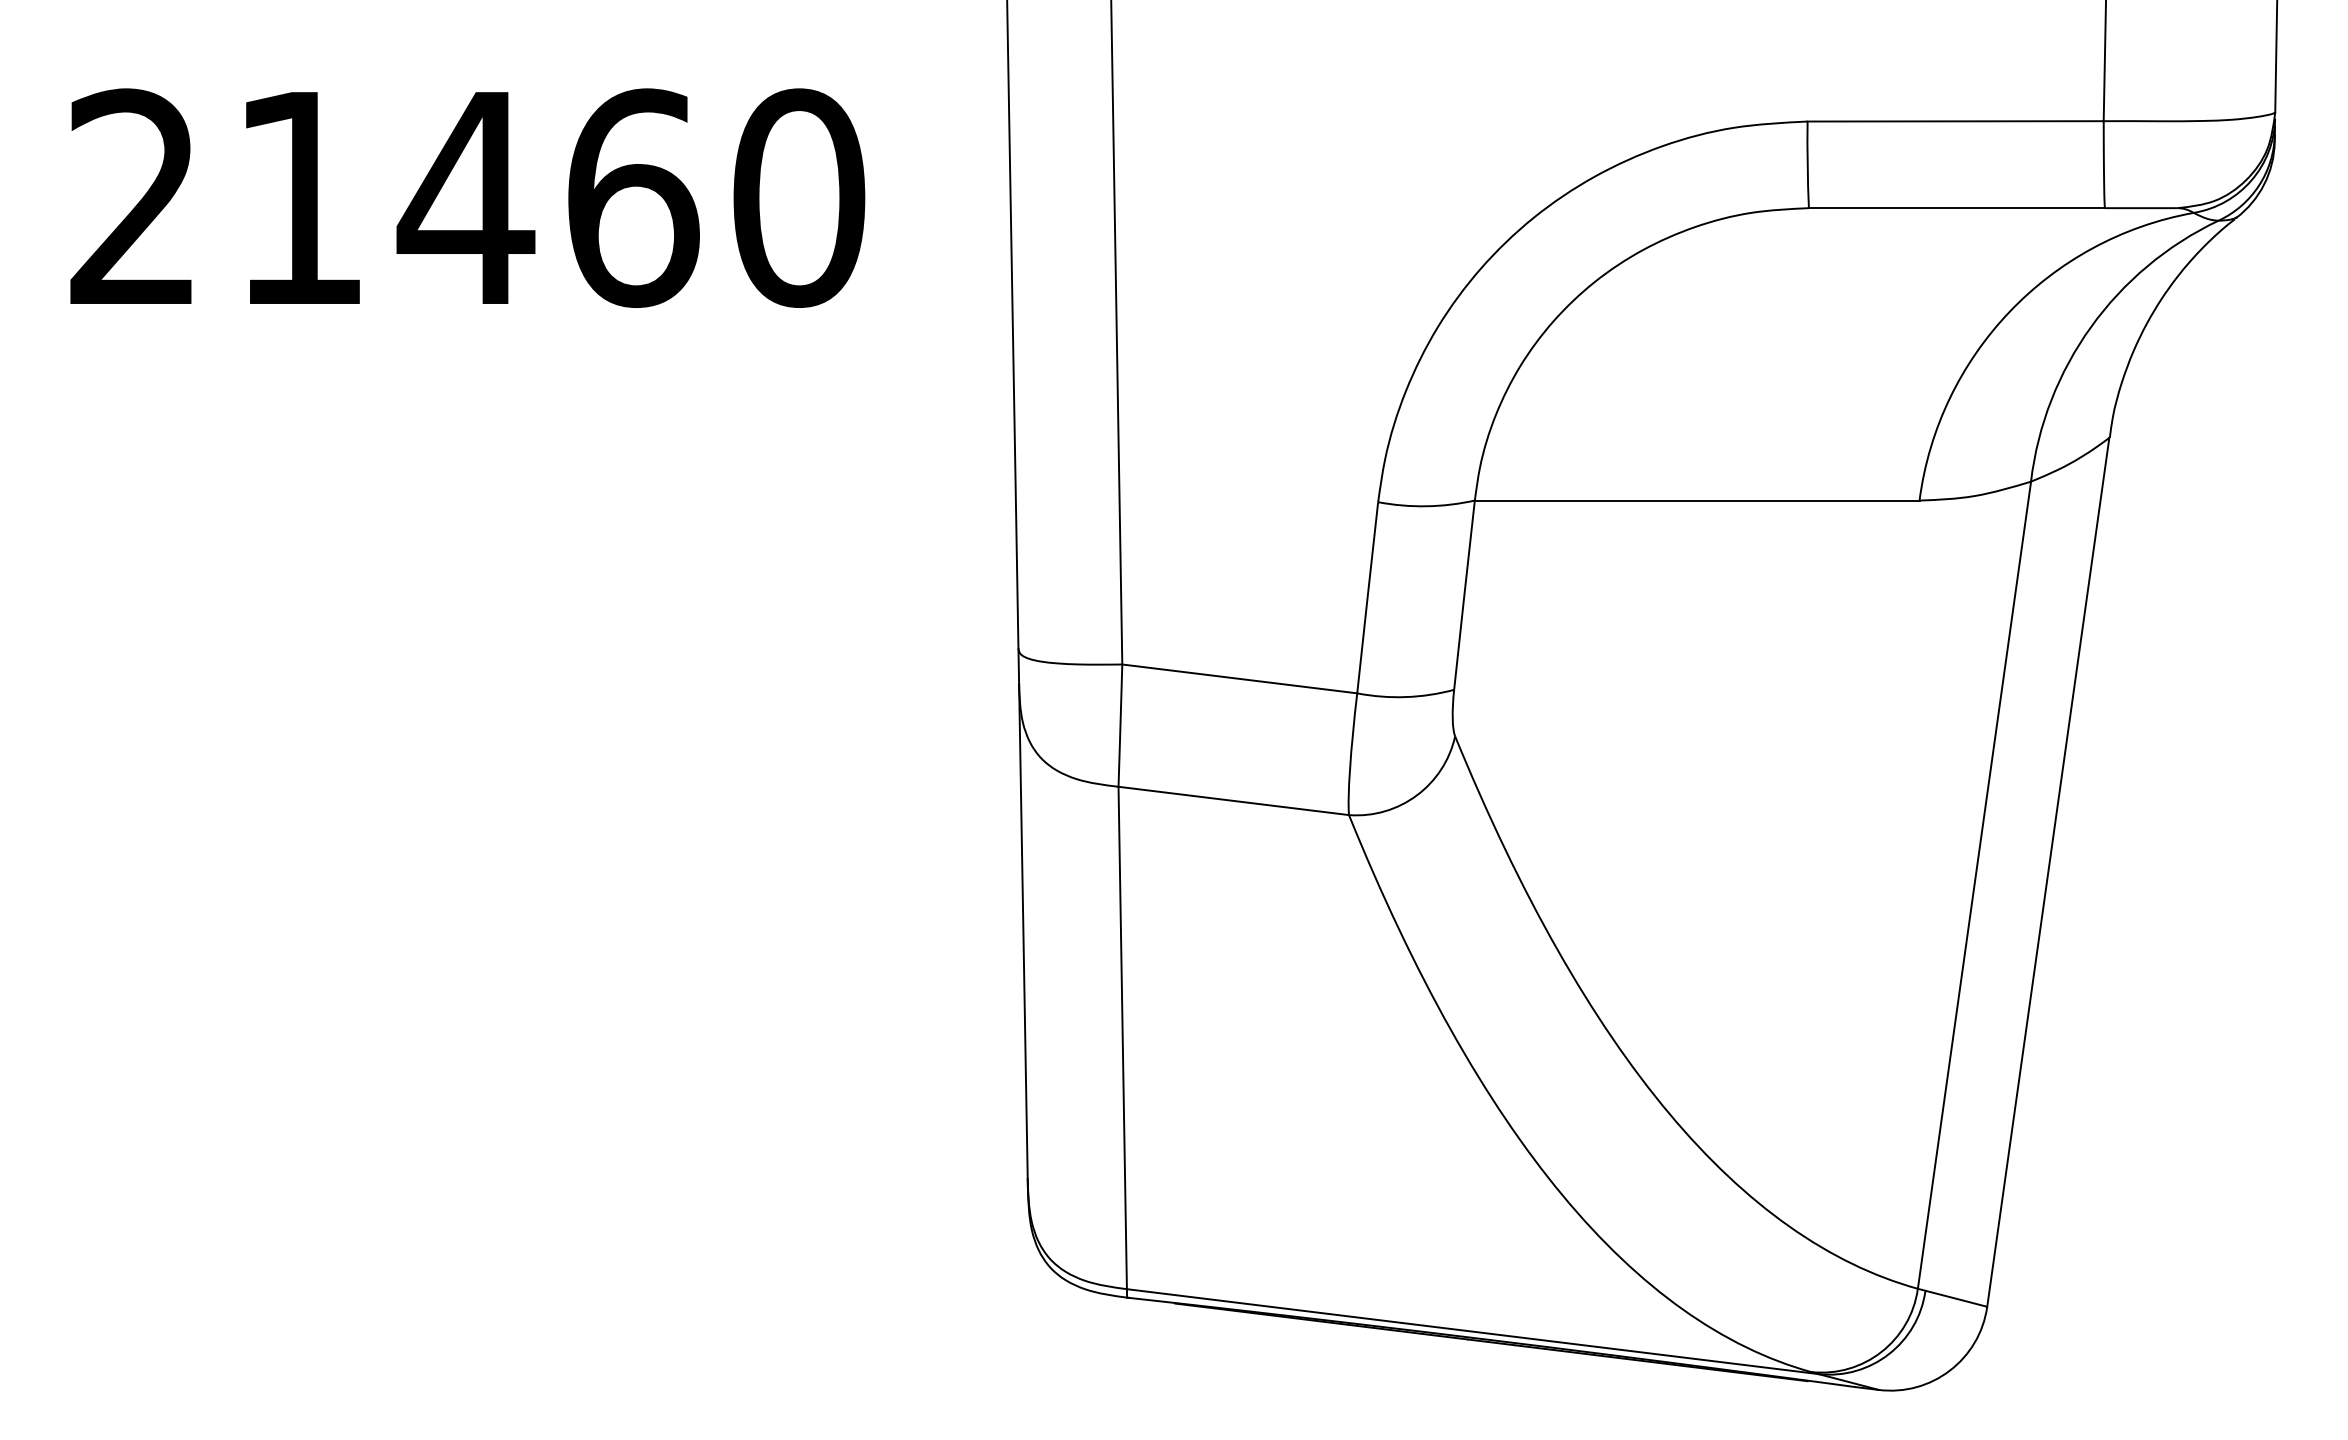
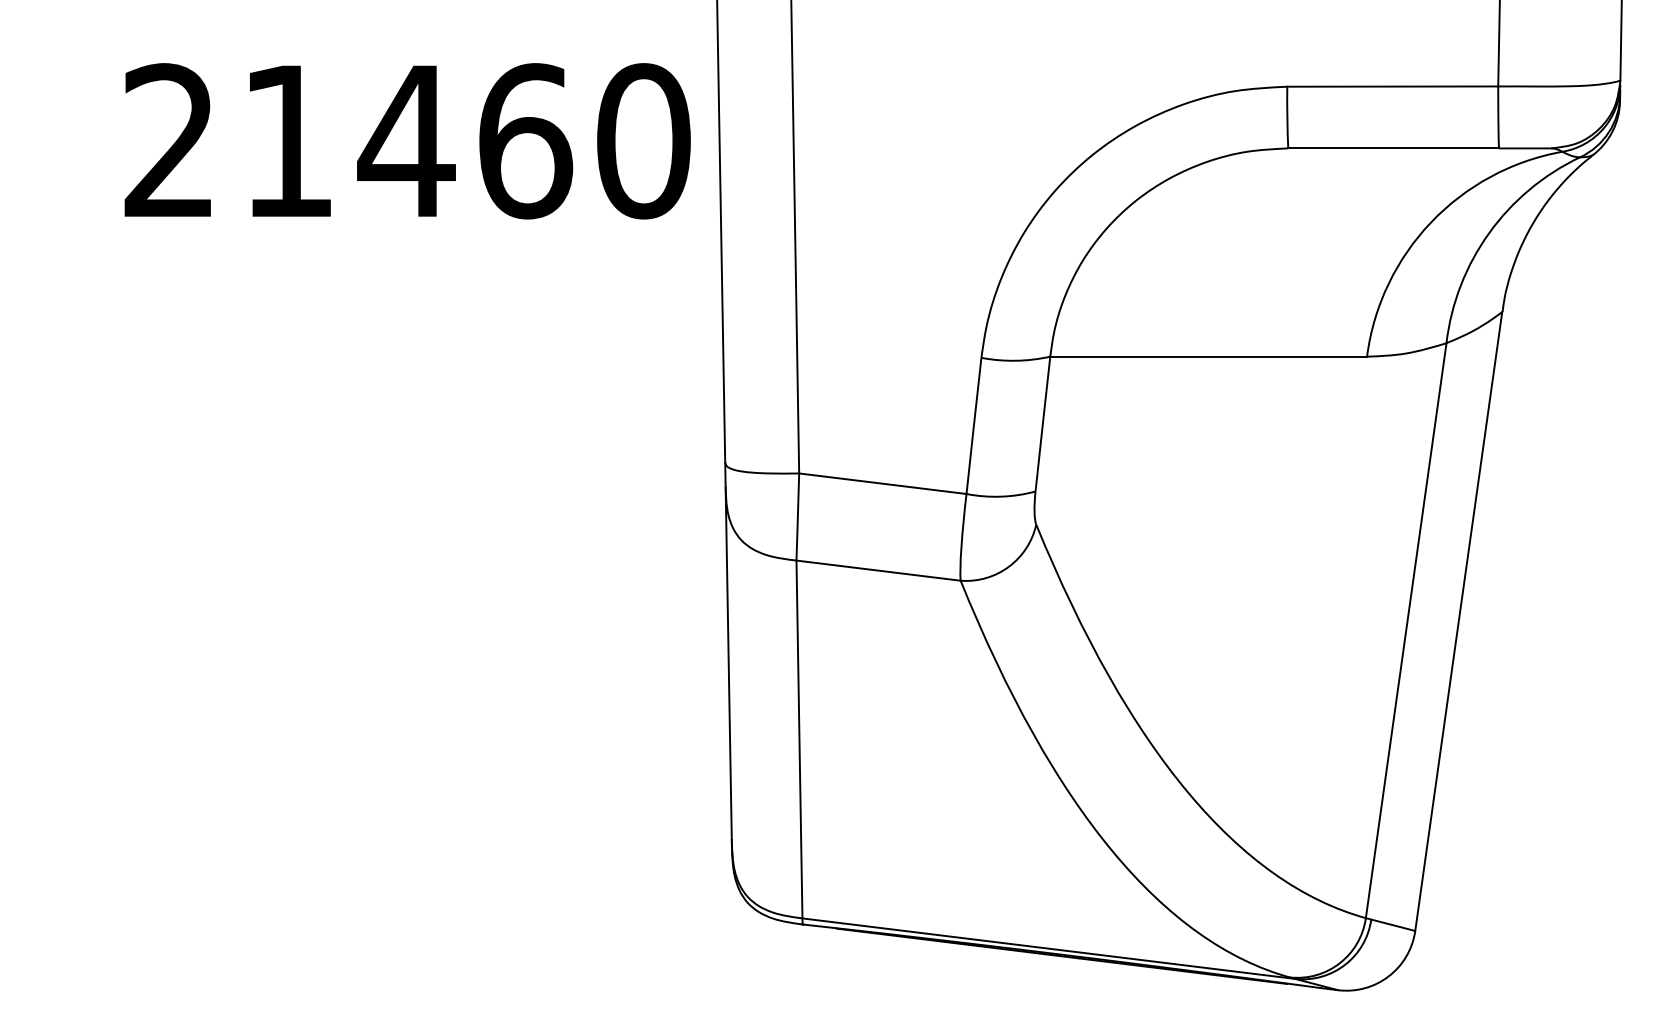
text: (467, 197) -> (407, 140), moved

